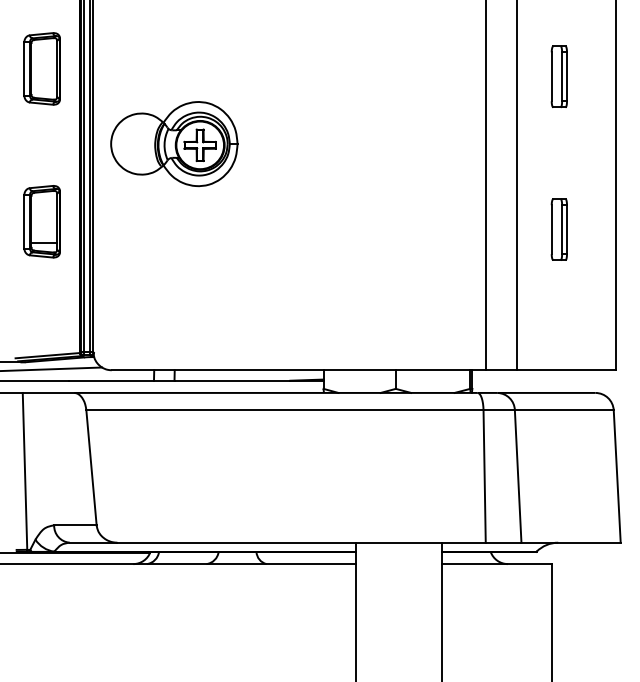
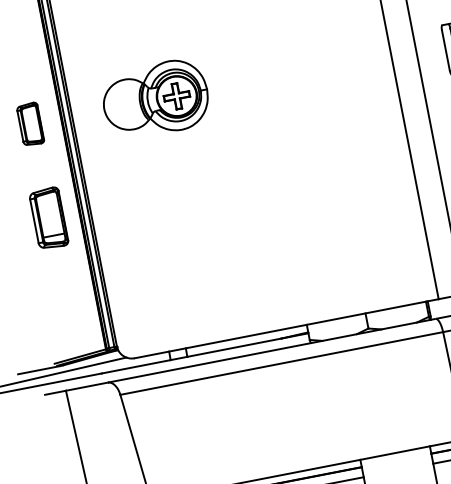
part: (41, 68) -> (29, 124), size x0.7
part: (174, 144) -> (155, 99), moved
part: (41, 221) -> (48, 218), moved

